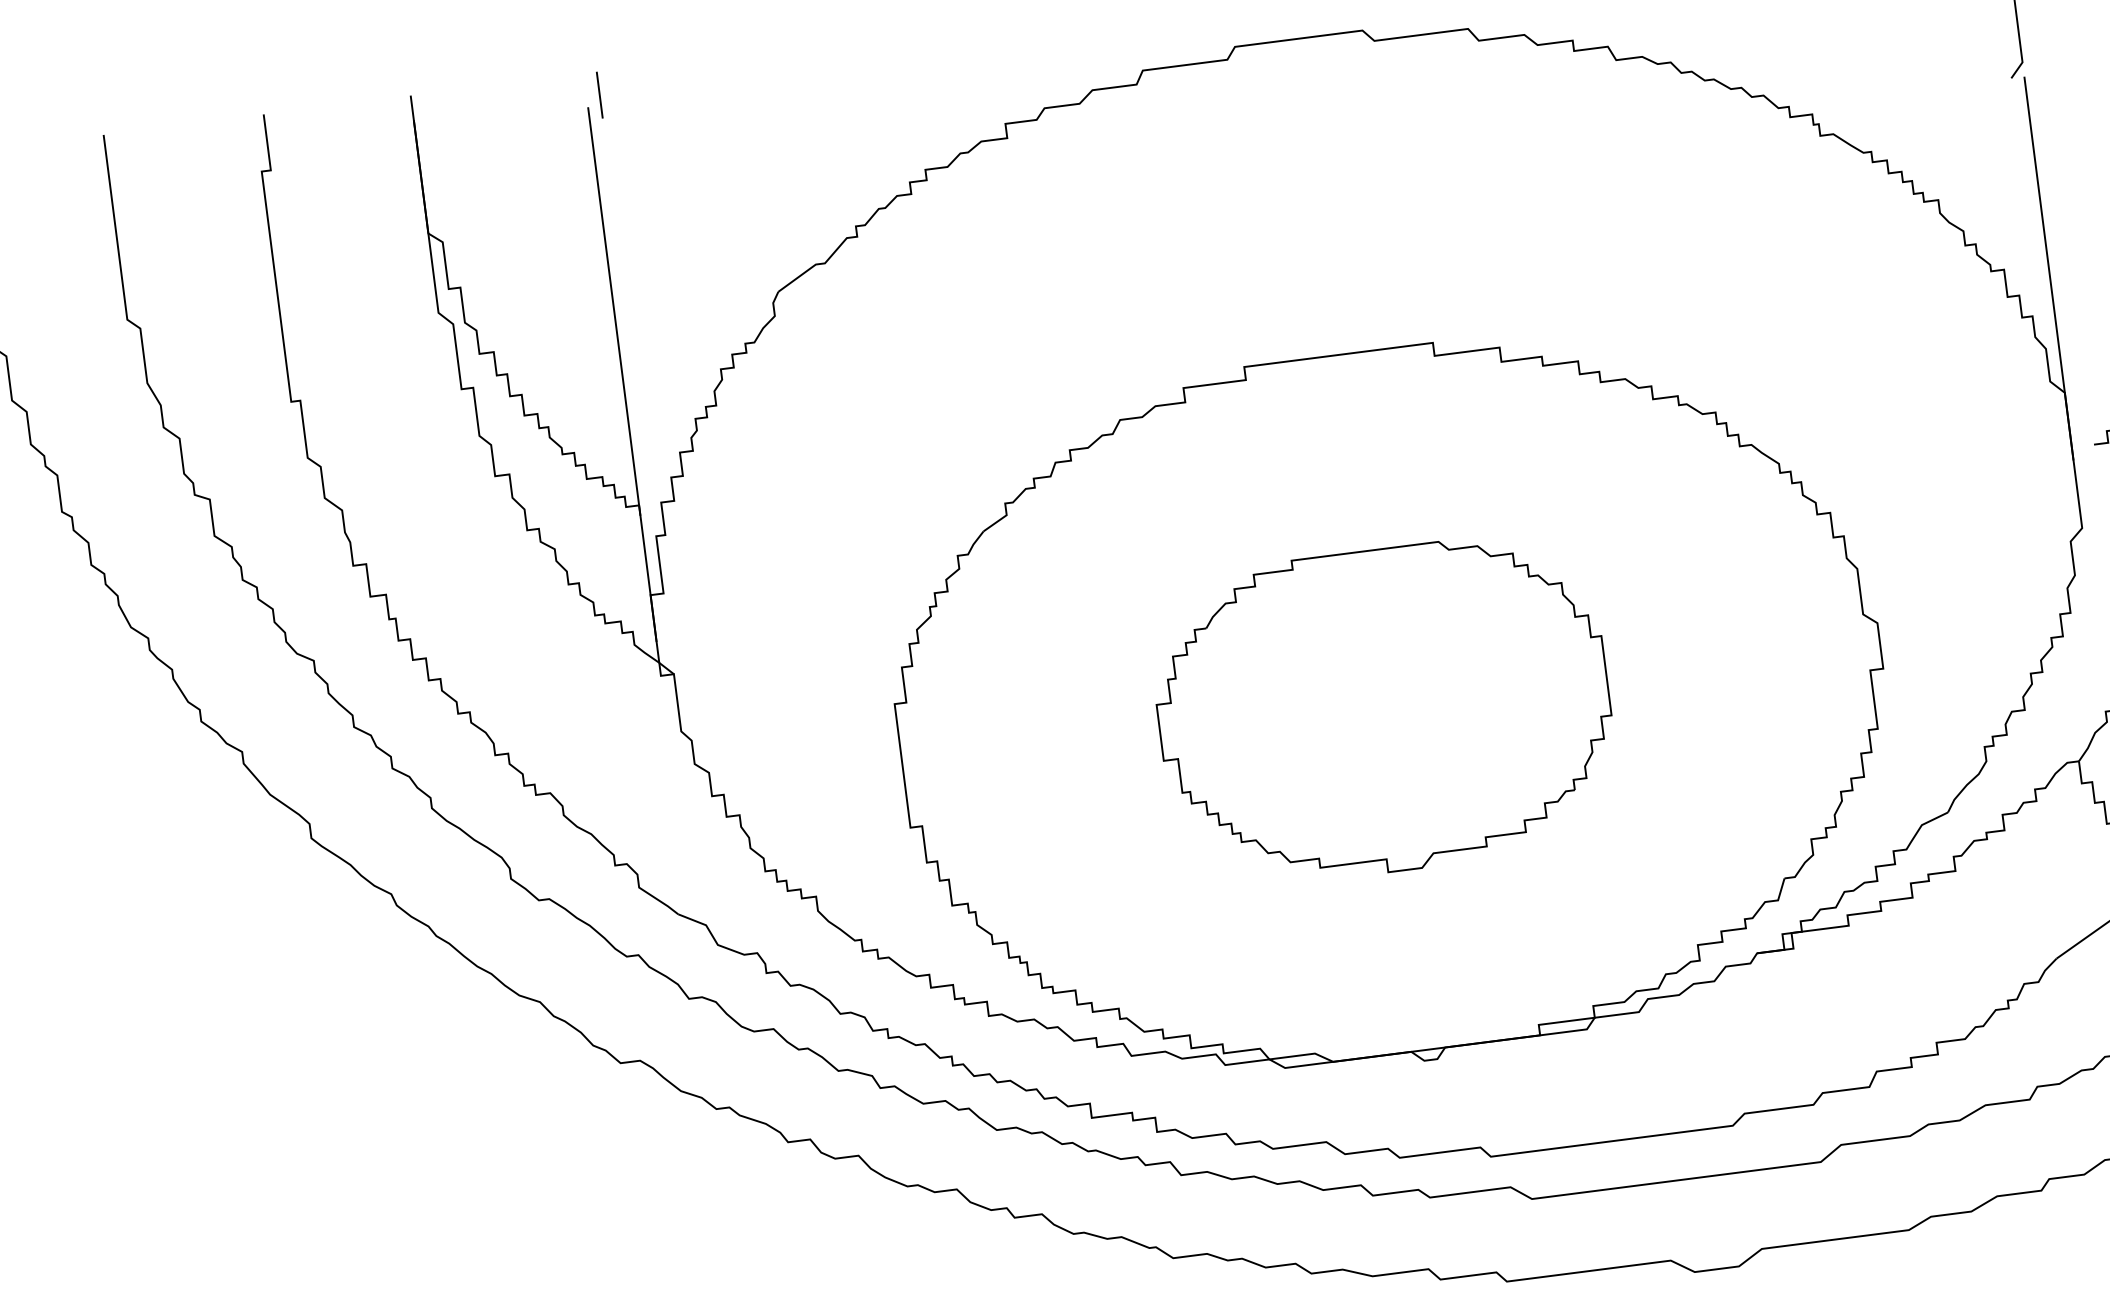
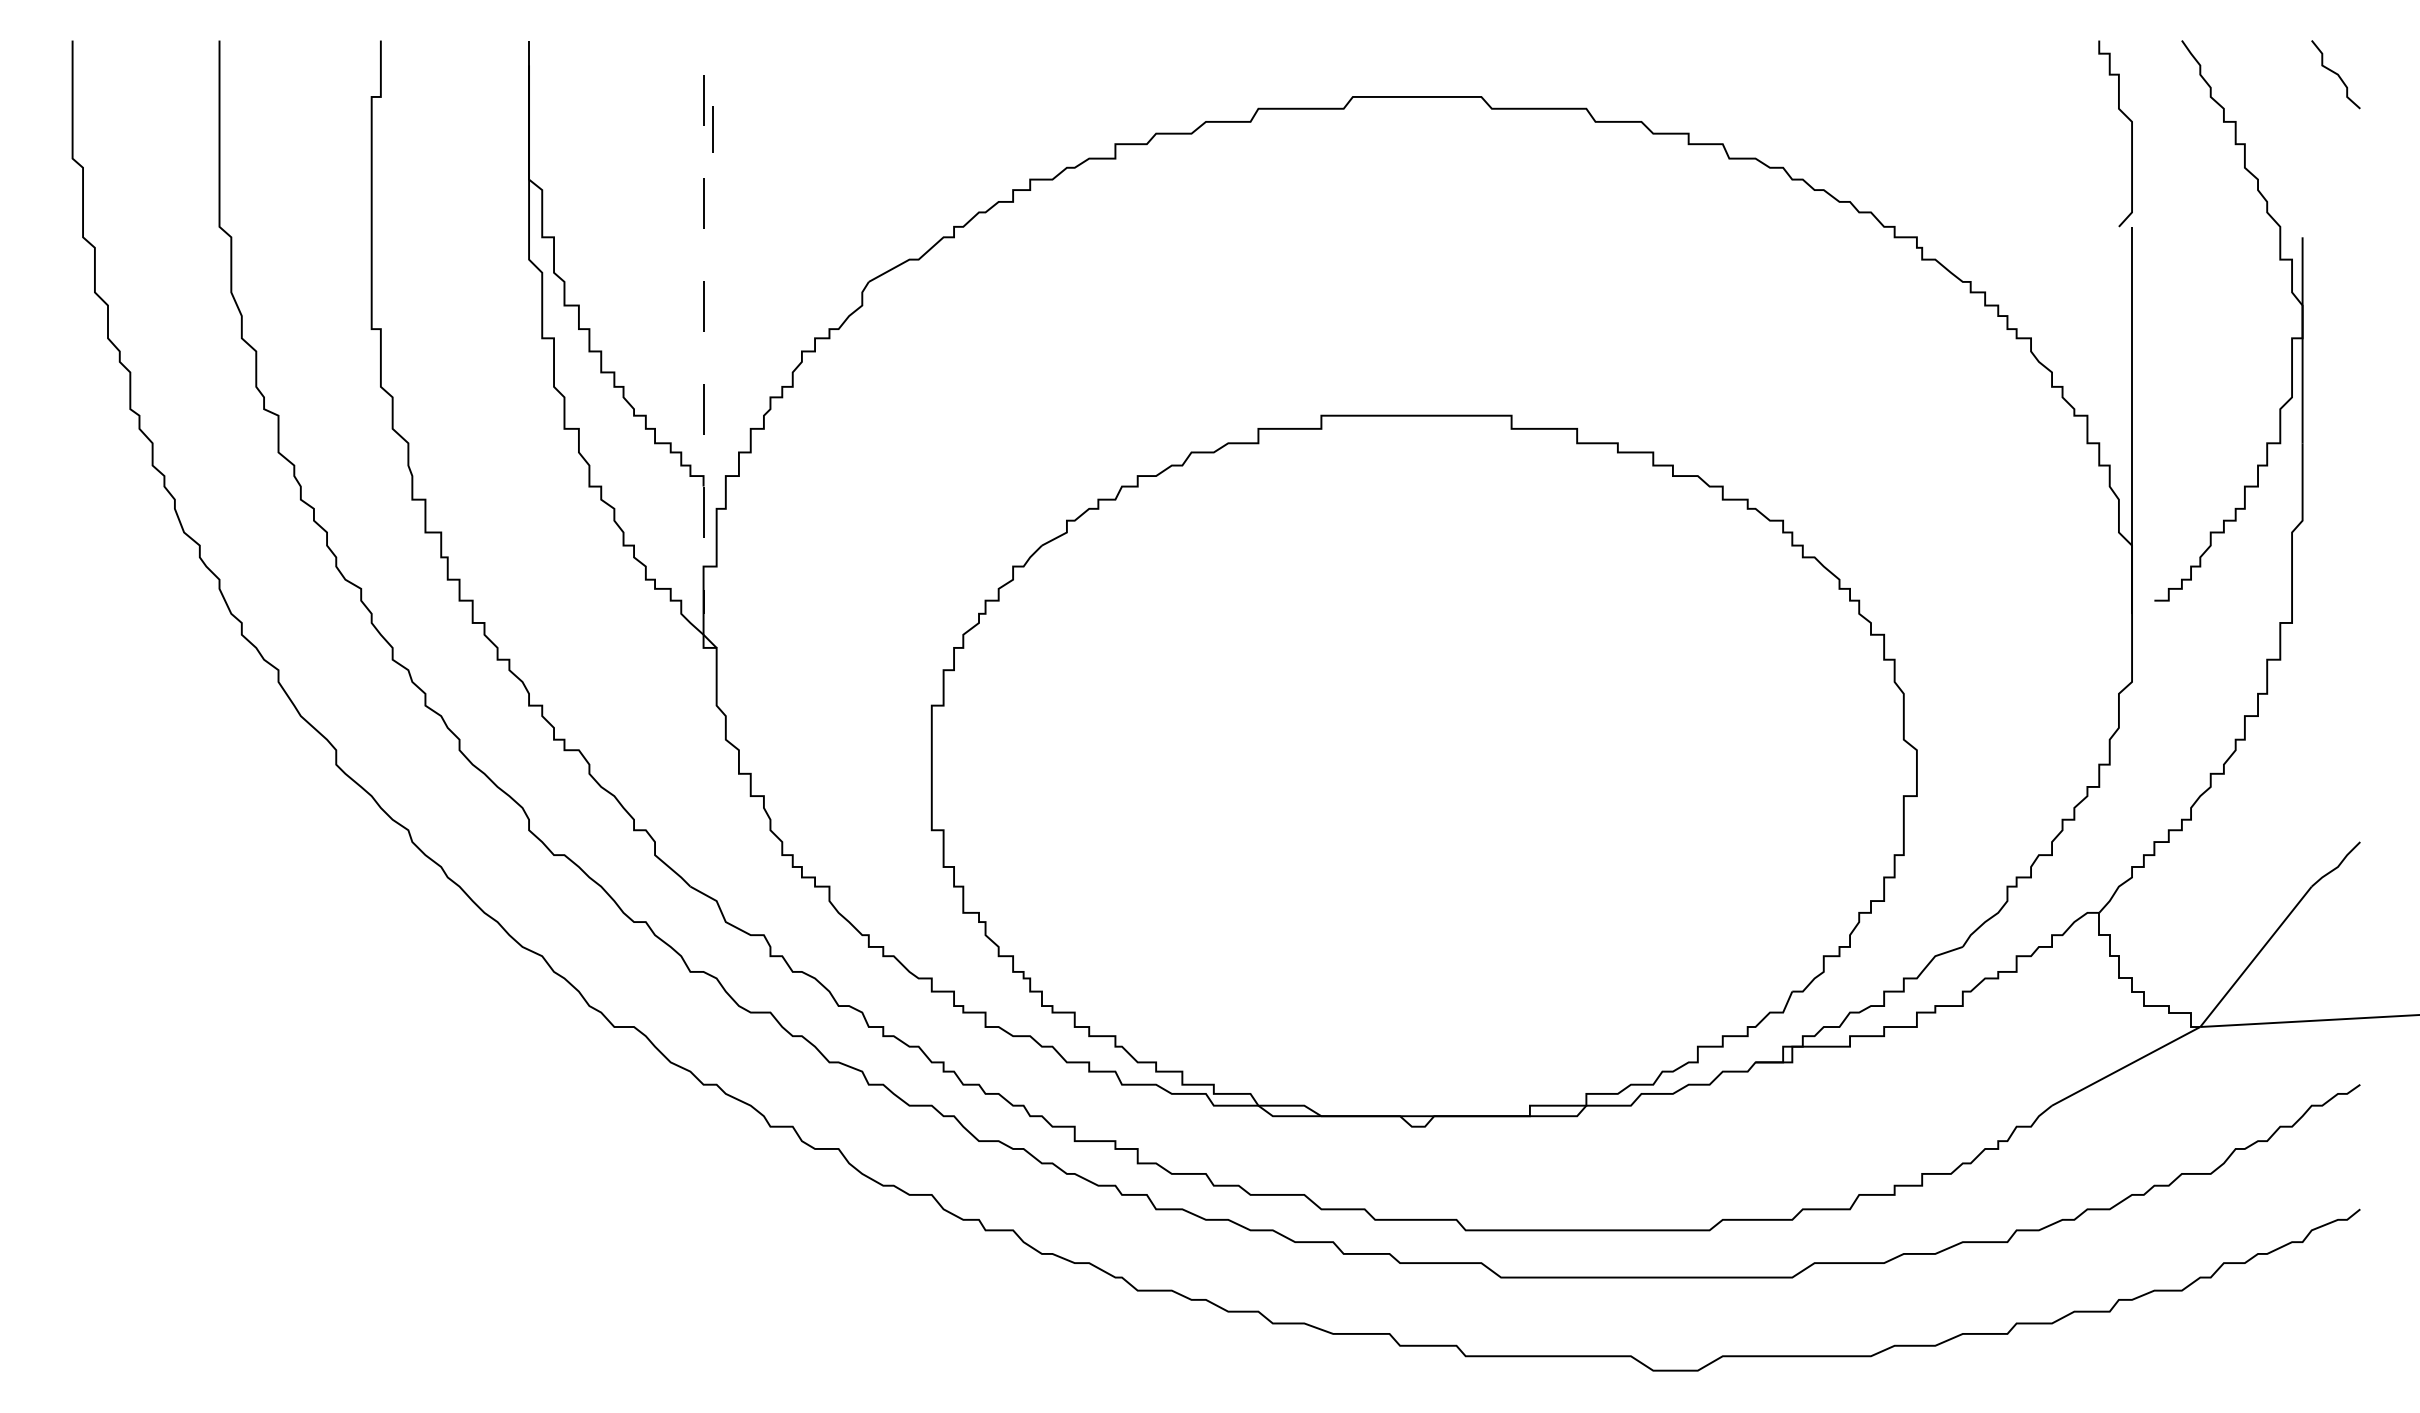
line: (599, 95) -> (712, 129), moved
line: (622, 374) -> (703, 344), solid -> dashed
part: (1384, 710) -> (1416, 774), removed

